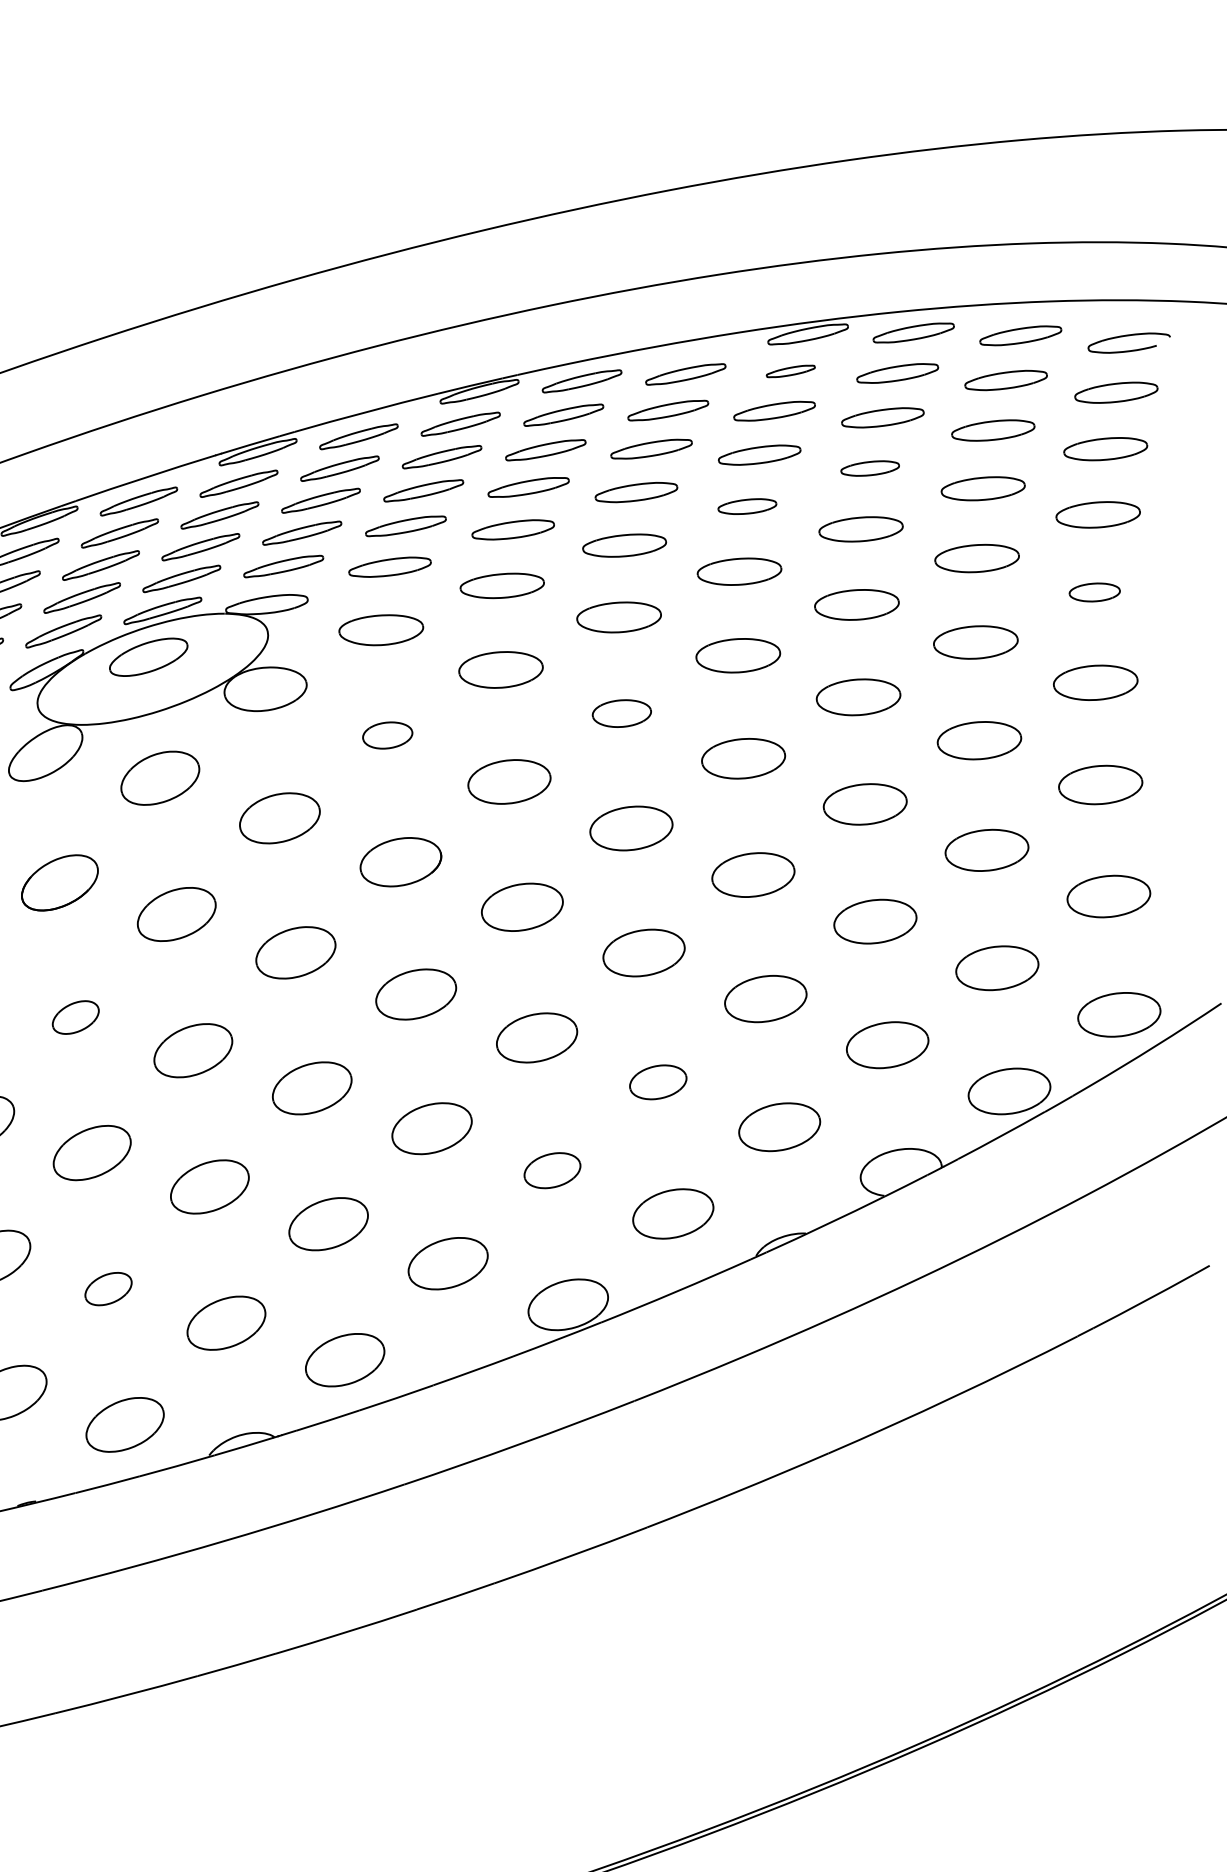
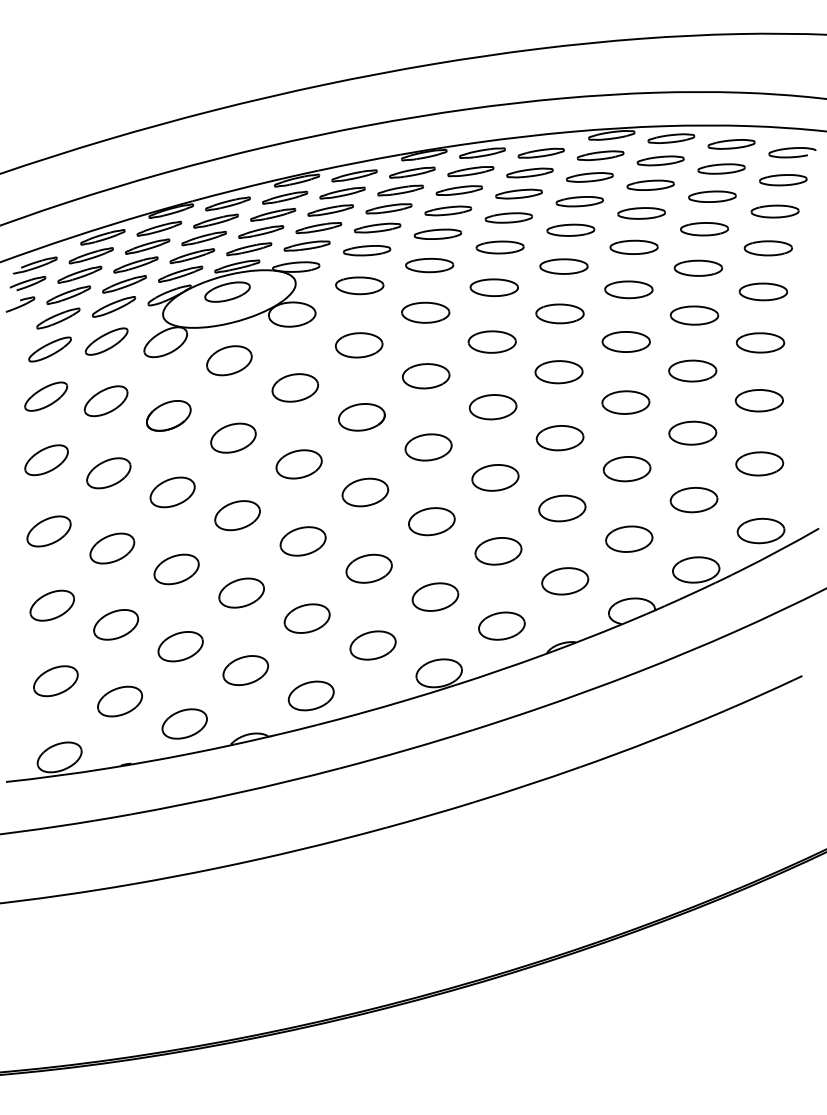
part: (790, 371) -> (600, 155), size x1.67
part: (870, 468) -> (641, 213), size x1.43
part: (746, 505) -> (570, 229), size x1.43
part: (1094, 591) -> (763, 291), size x1.67
part: (620, 712) -> (491, 341), size x1.43
part: (388, 735) -> (359, 345), size x1.67
part: (75, 1017) -> (172, 492), size x1.67
part: (658, 1082) -> (498, 551), size x1.43
part: (552, 1169) -> (435, 596), size x1.43
part: (108, 1288) -> (180, 646), size x1.67

